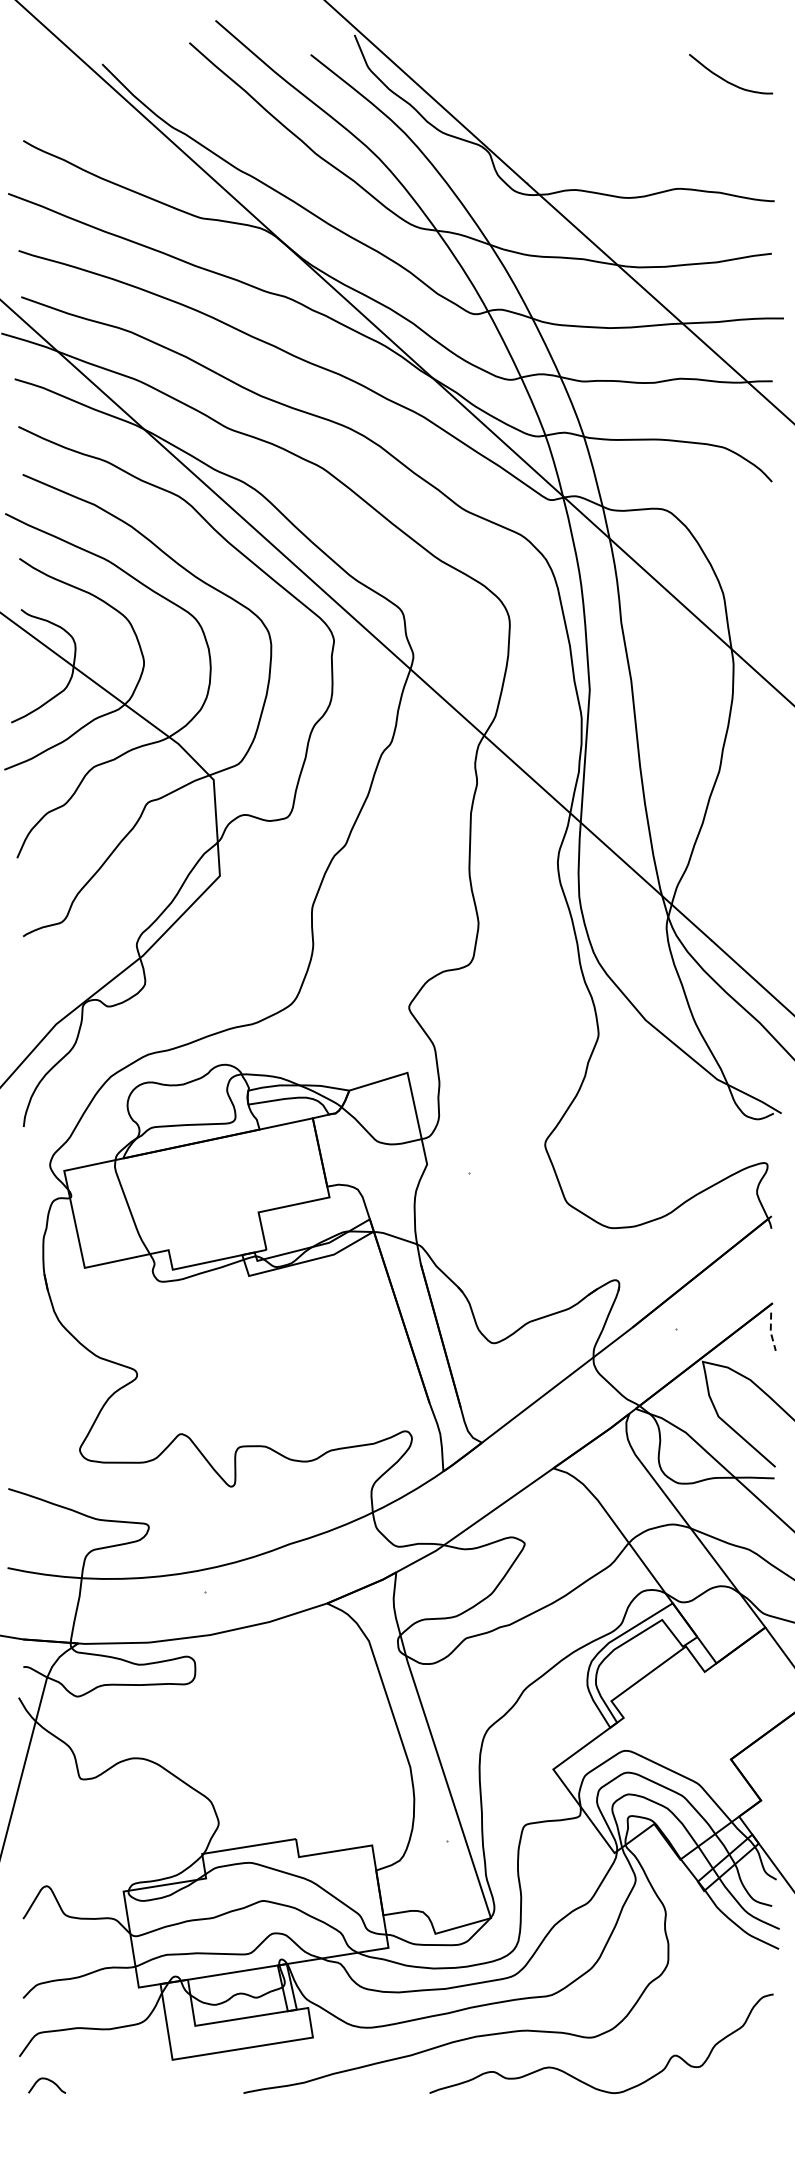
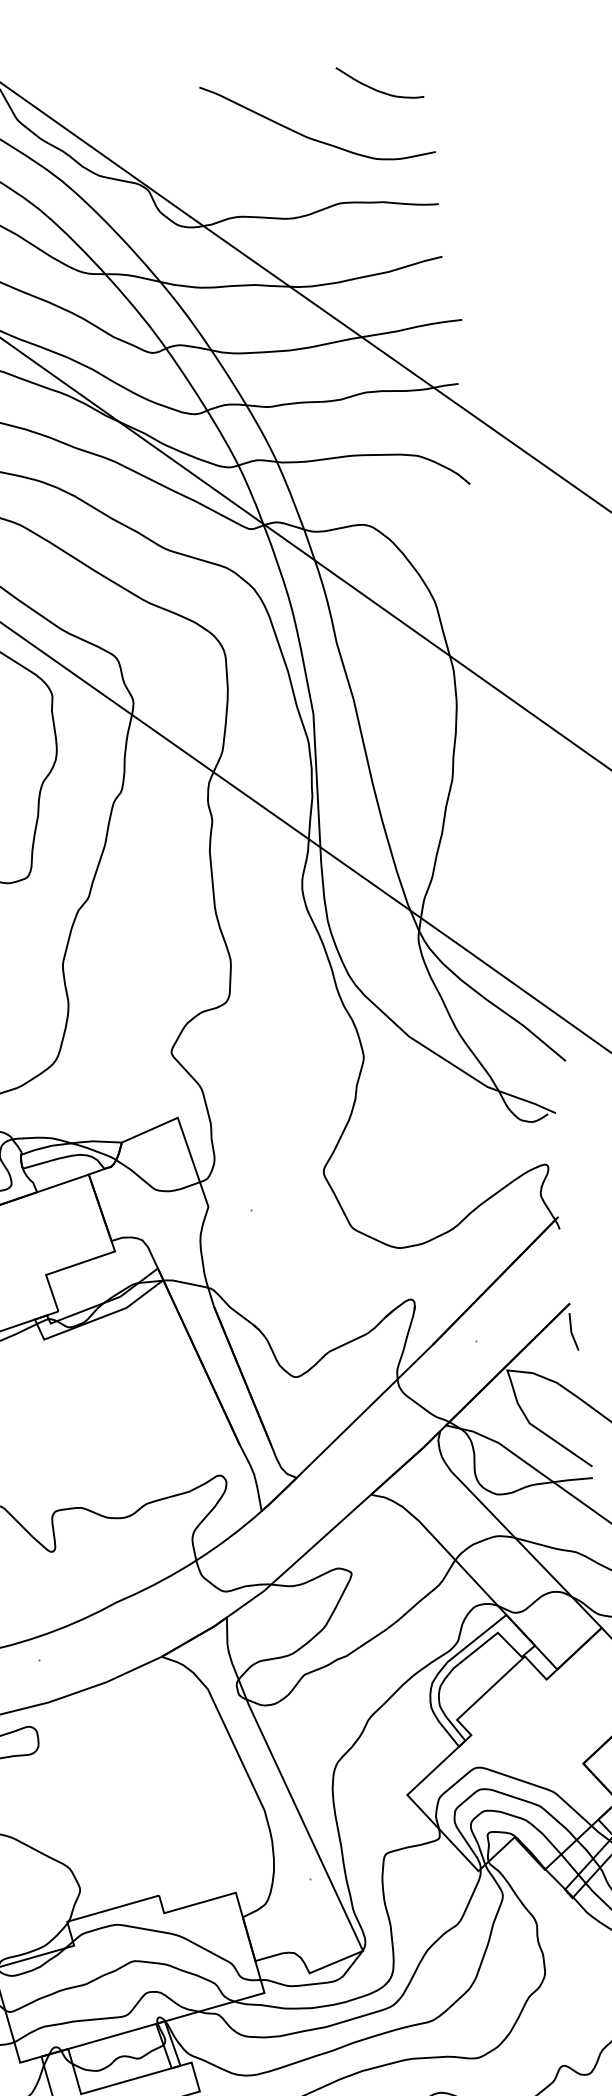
curve: (656, 120) -> (311, 137), added
line: (770, 1332) -> (571, 1333), dashed -> solid

